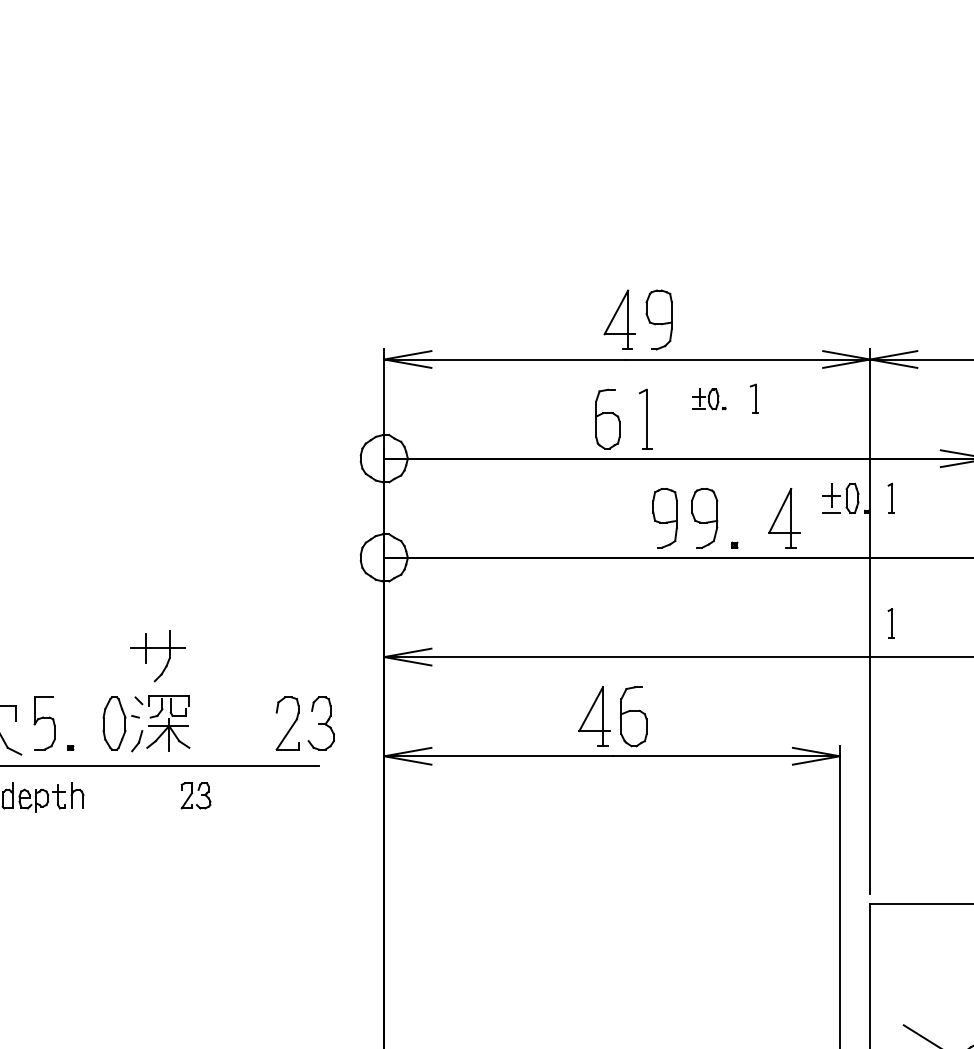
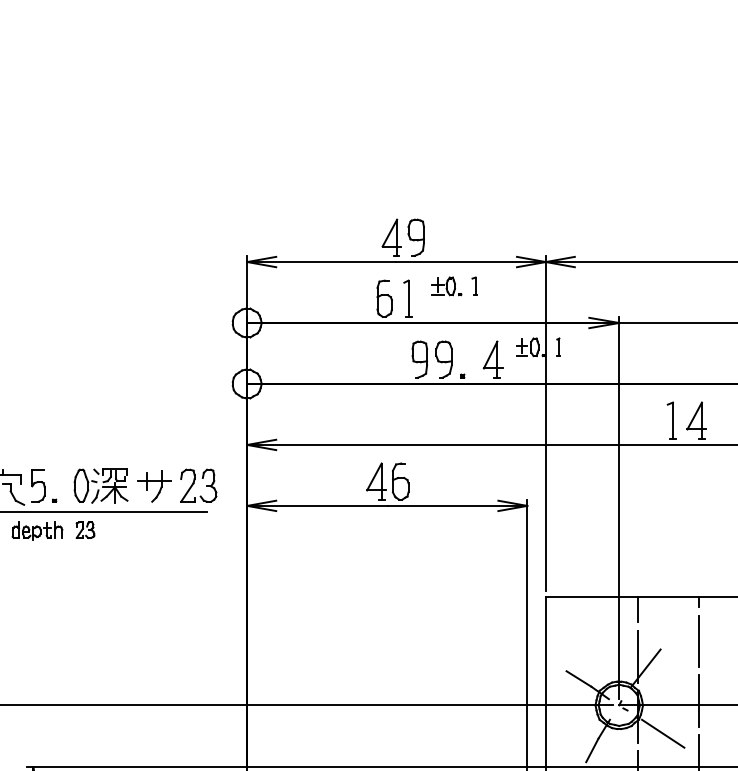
part: (708, 399) -> (446, 286), size x1.43
part: (890, 622) -> (558, 423), removed
part: (158, 656) -> (154, 486), moved
part: (195, 794) -> (85, 529), moved

